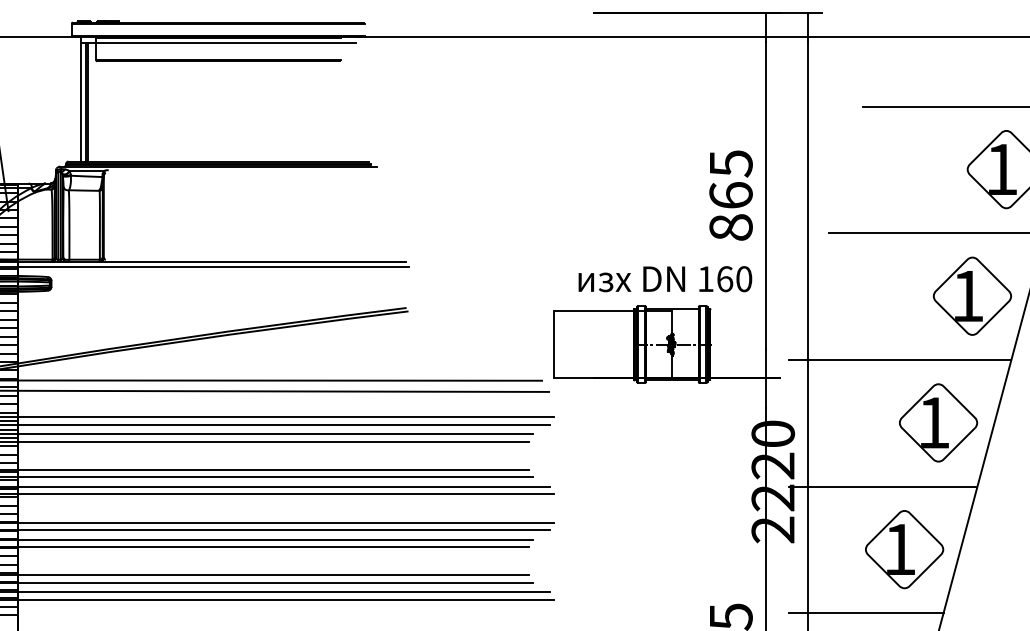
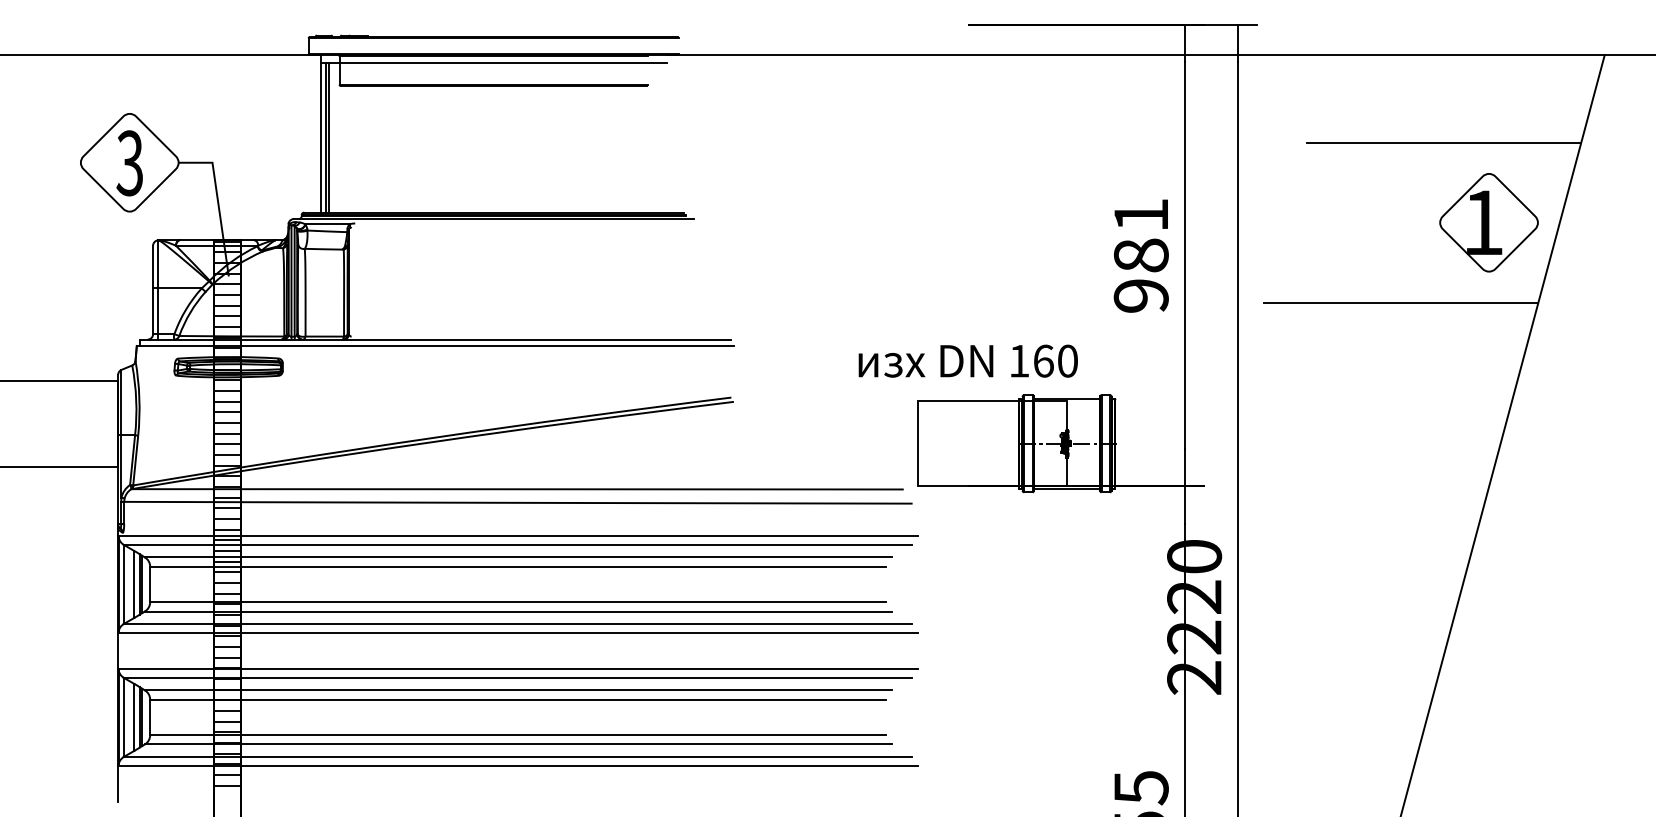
text: (730, 195) -> (1140, 255), 865 -> 981
text: (664, 278) -> (967, 360), moved
part: (971, 296) -> (1445, 382), removed
line: (899, 360) -> (1354, 463), removed
part: (938, 422) -> (1403, 542), removed
line: (883, 486) -> (1333, 623), removed
part: (904, 549) -> (1360, 702), removed
line: (865, 613) -> (1311, 783), removed

